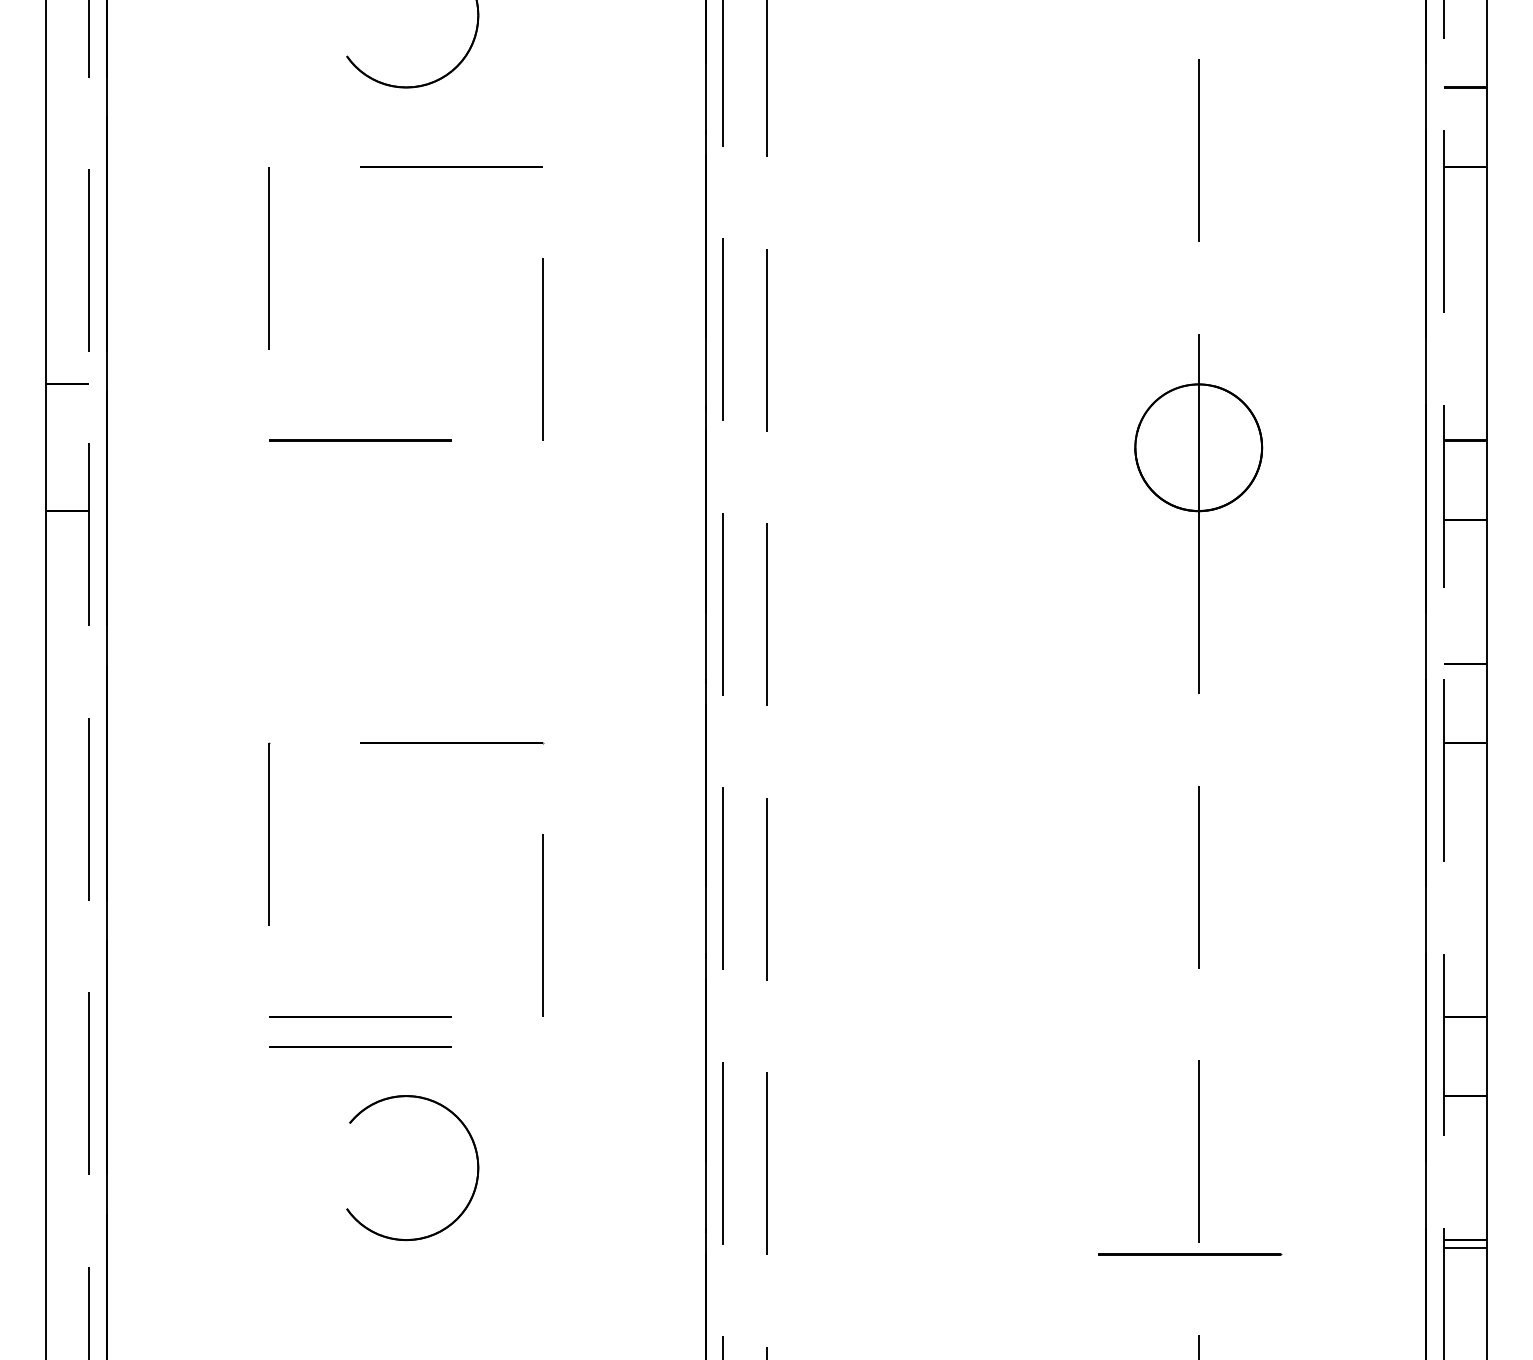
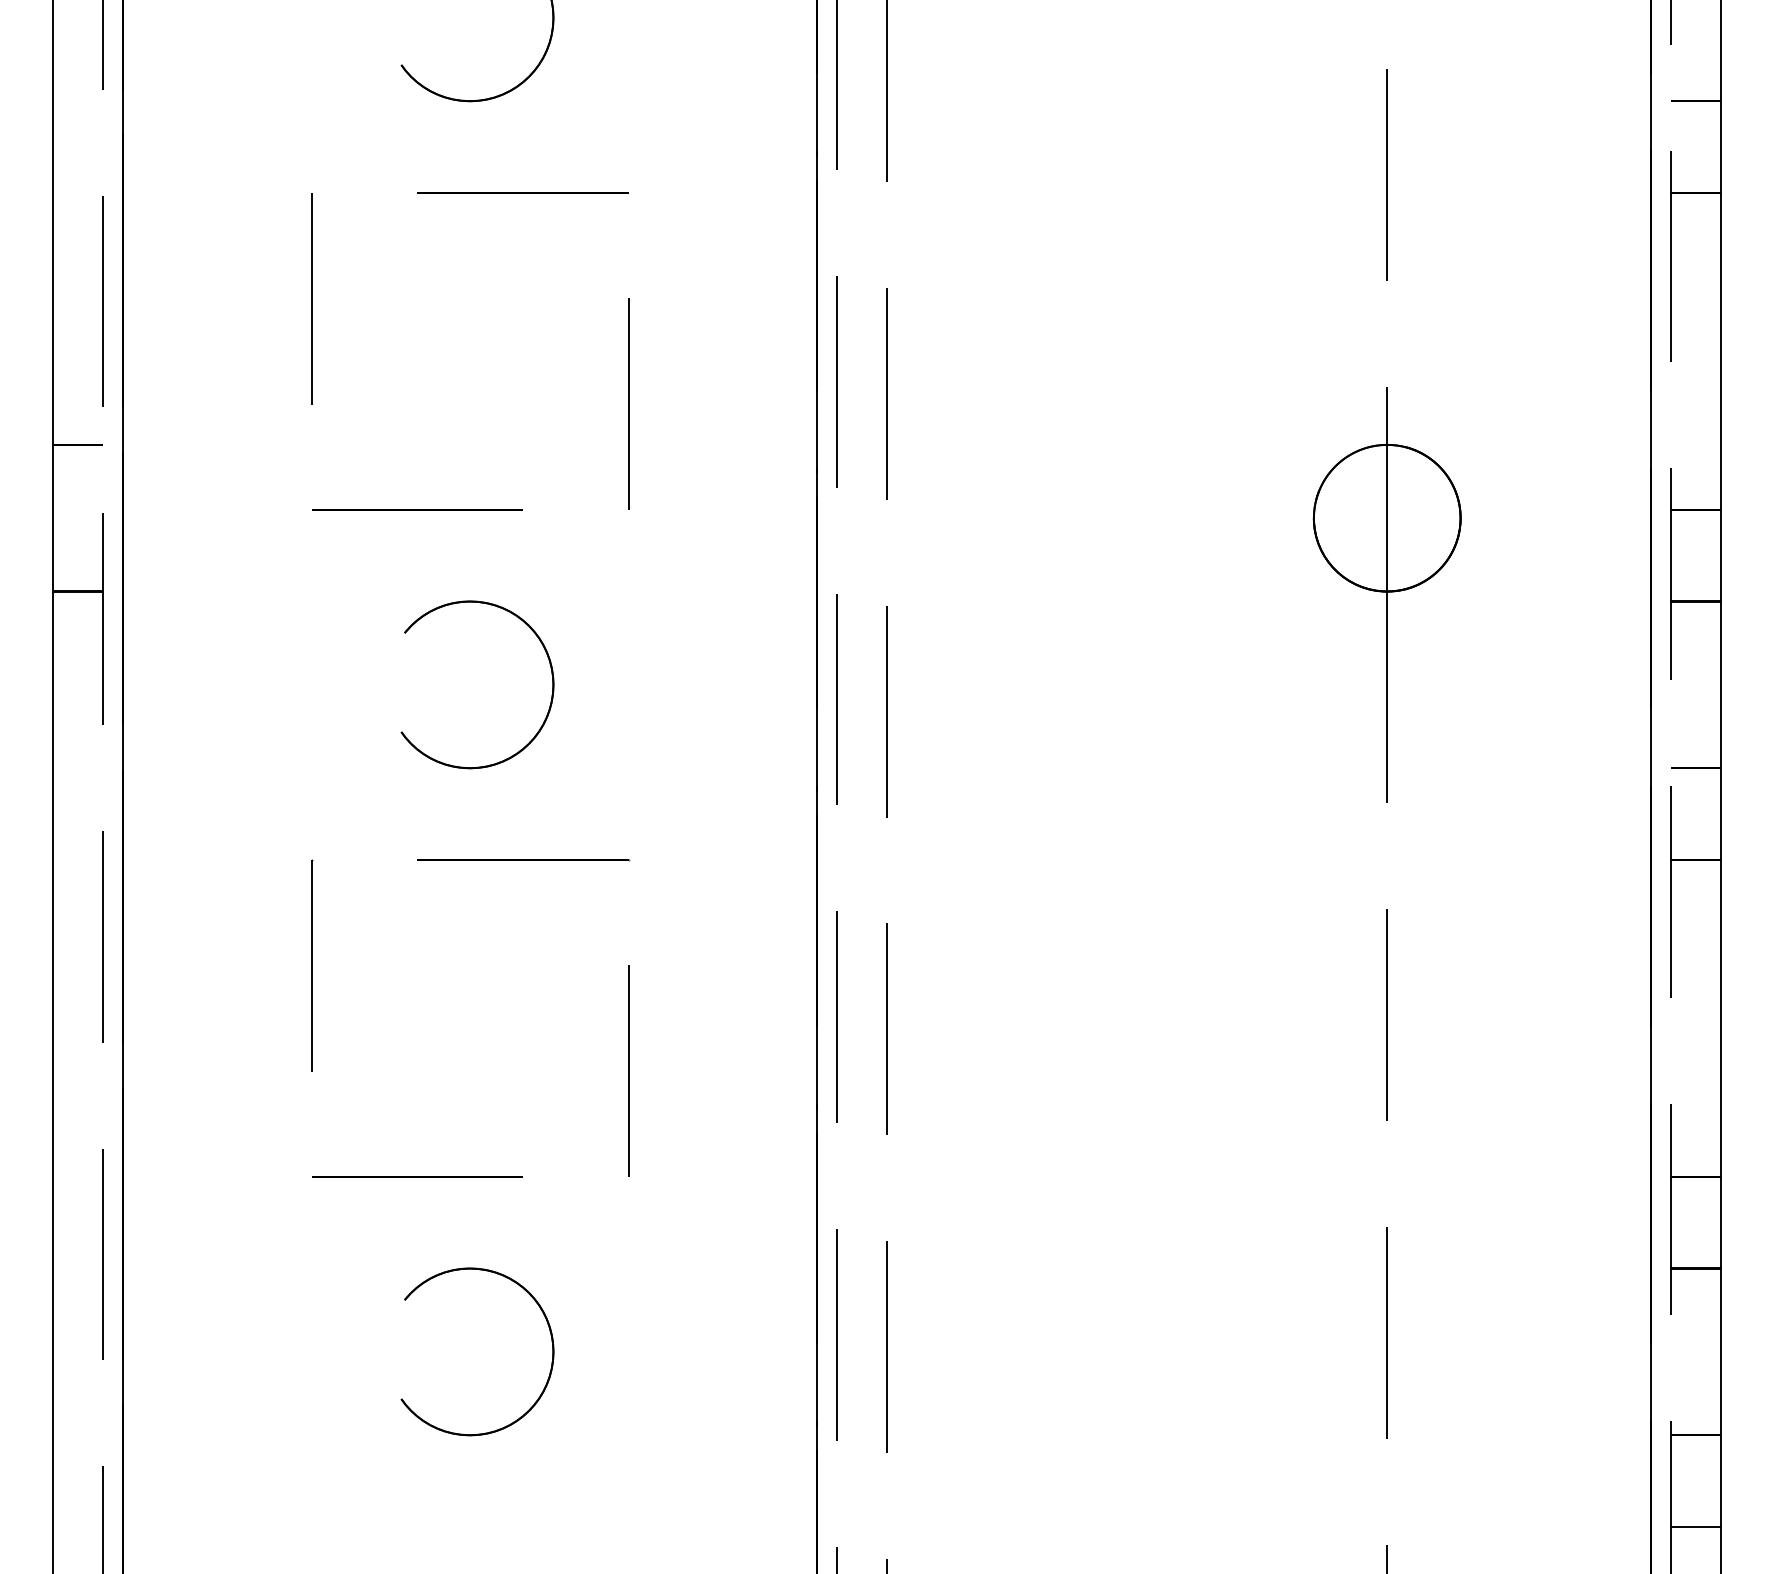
part: (476, 582) -> (551, 674), added
line: (360, 1046) -> (417, 1211), removed
line: (1465, 1247) -> (1695, 1526), moved
line: (1190, 1254) -> (1377, 1452), removed

